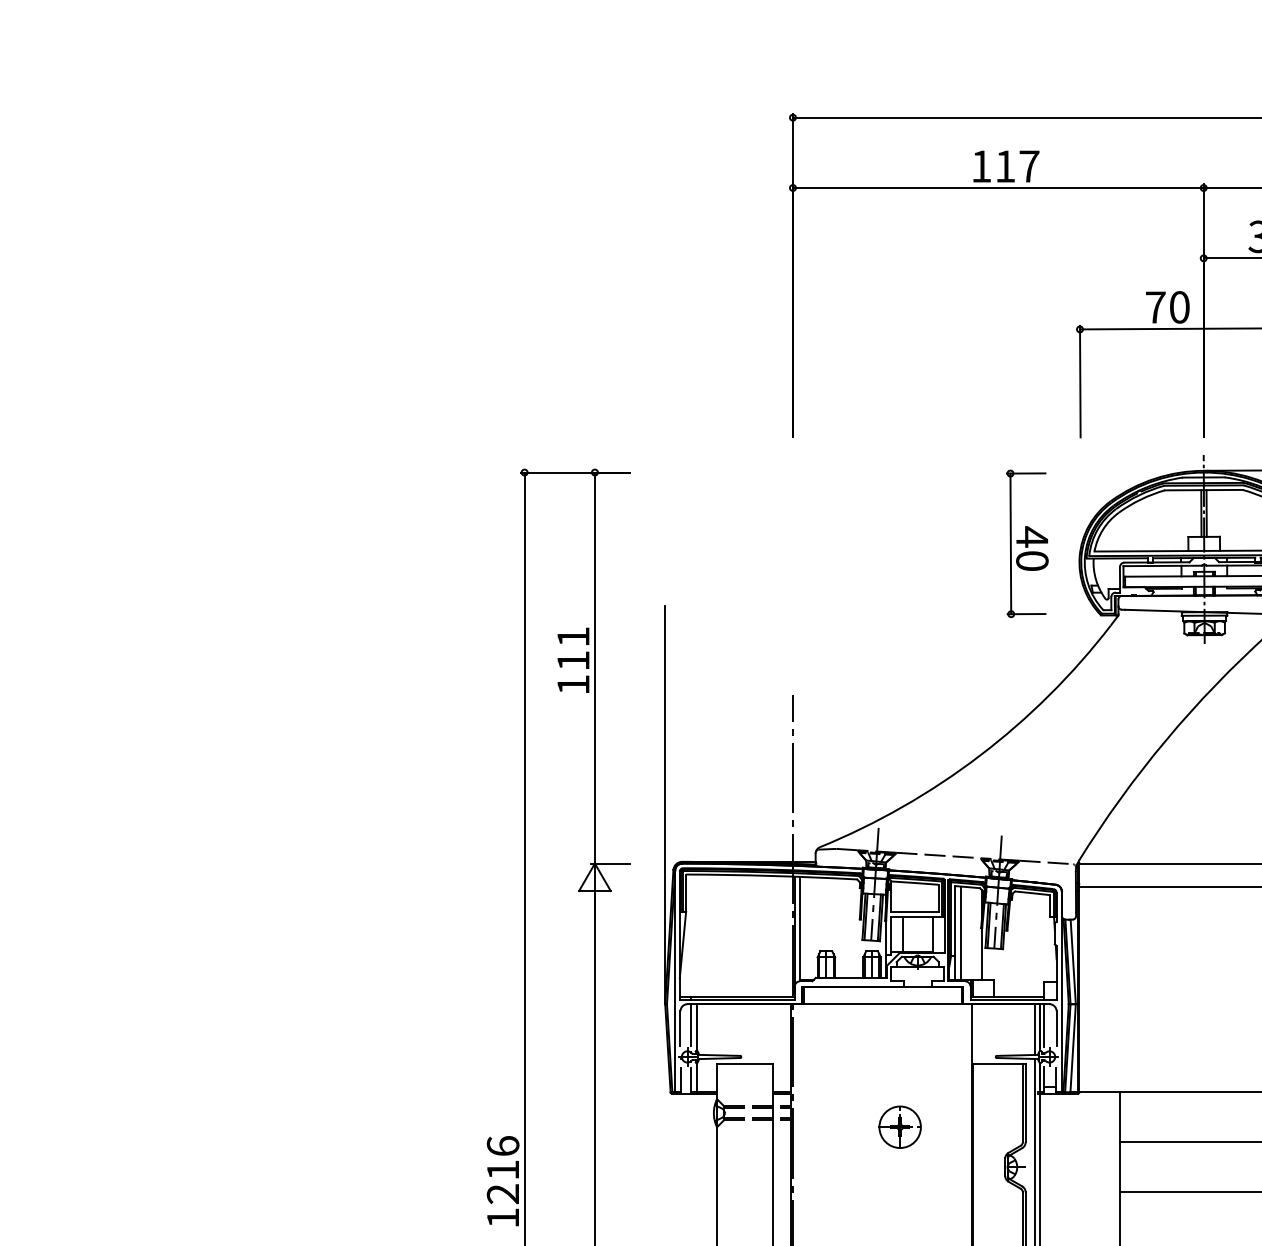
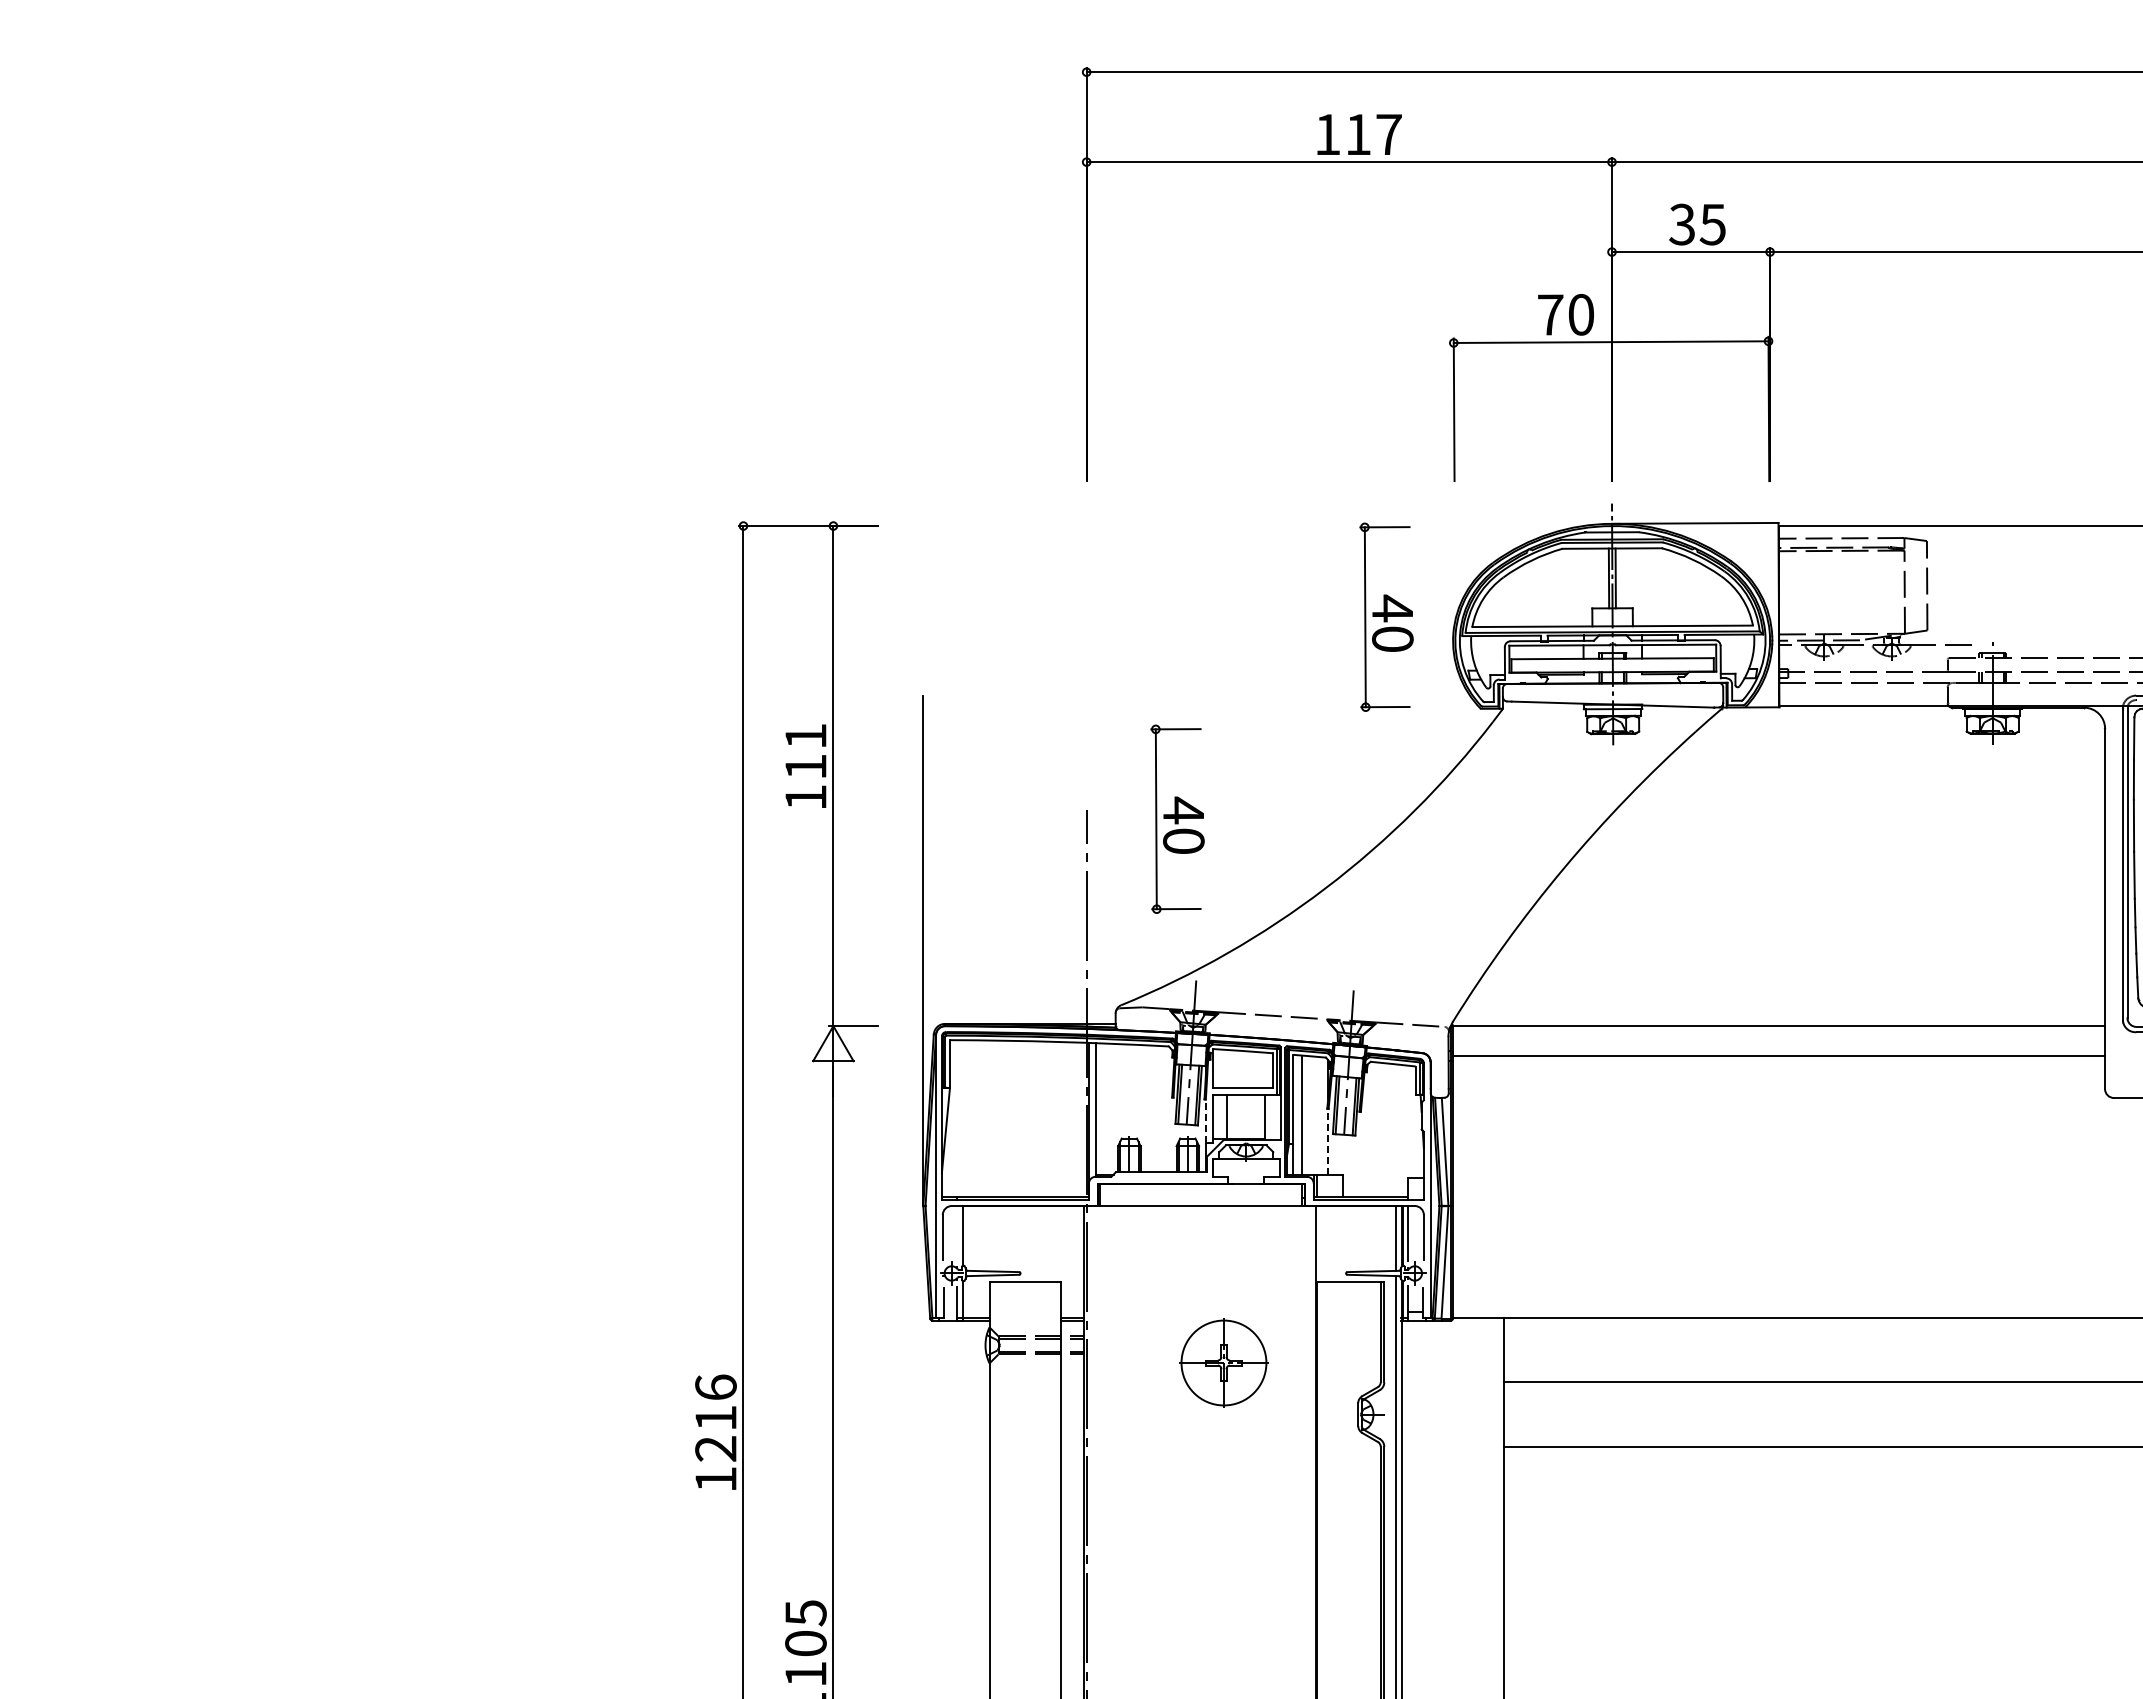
part: (863, 701) -> (1177, 818), added
line: (885, 938) -> (1205, 1121), solid -> dashed
line: (982, 953) -> (1328, 1141), solid -> dashed
line: (691, 1024) -> (956, 1232), removed
part: (899, 1127) -> (1223, 1363), size x1.6

